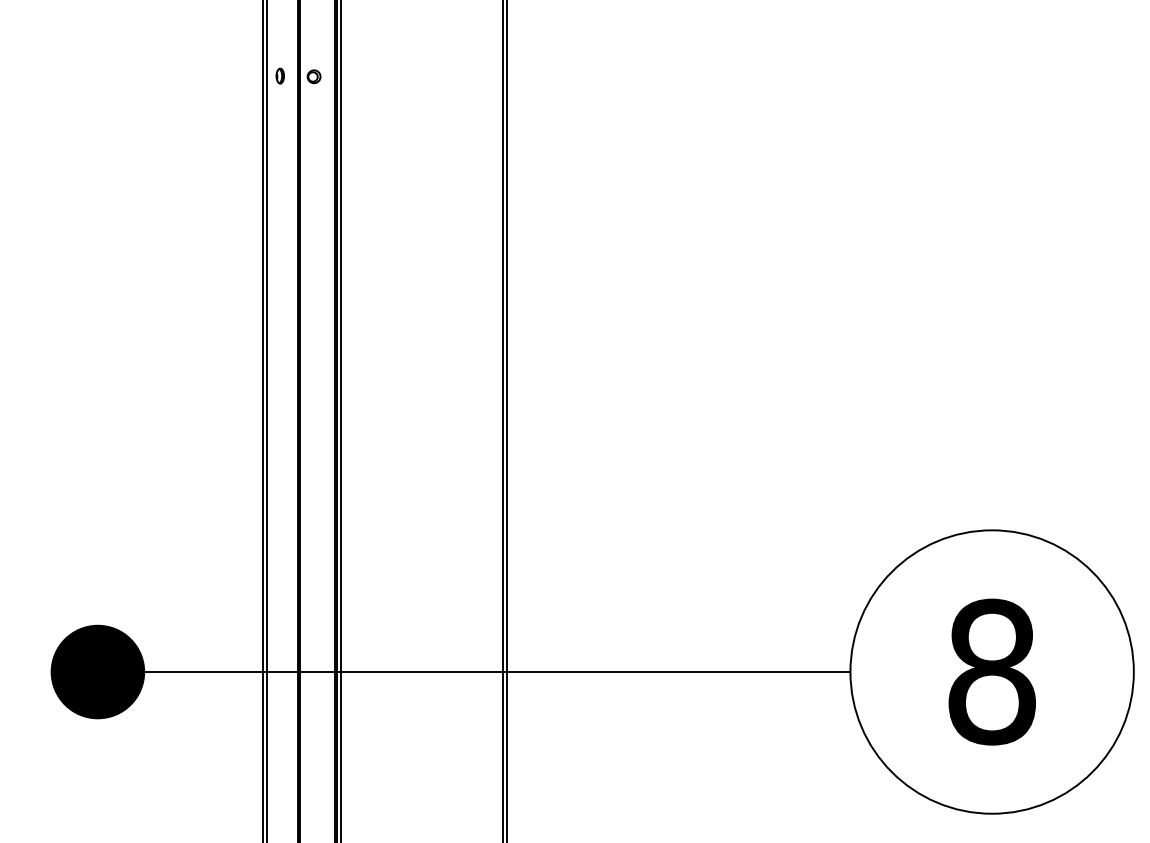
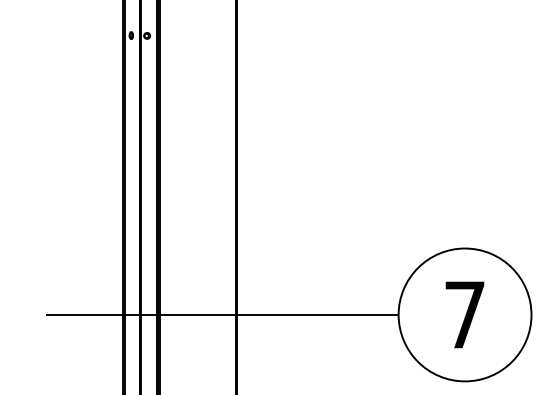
fill: (97, 671) -> (45, 314), removed
text: (990, 671) -> (464, 314), 8 -> 7

